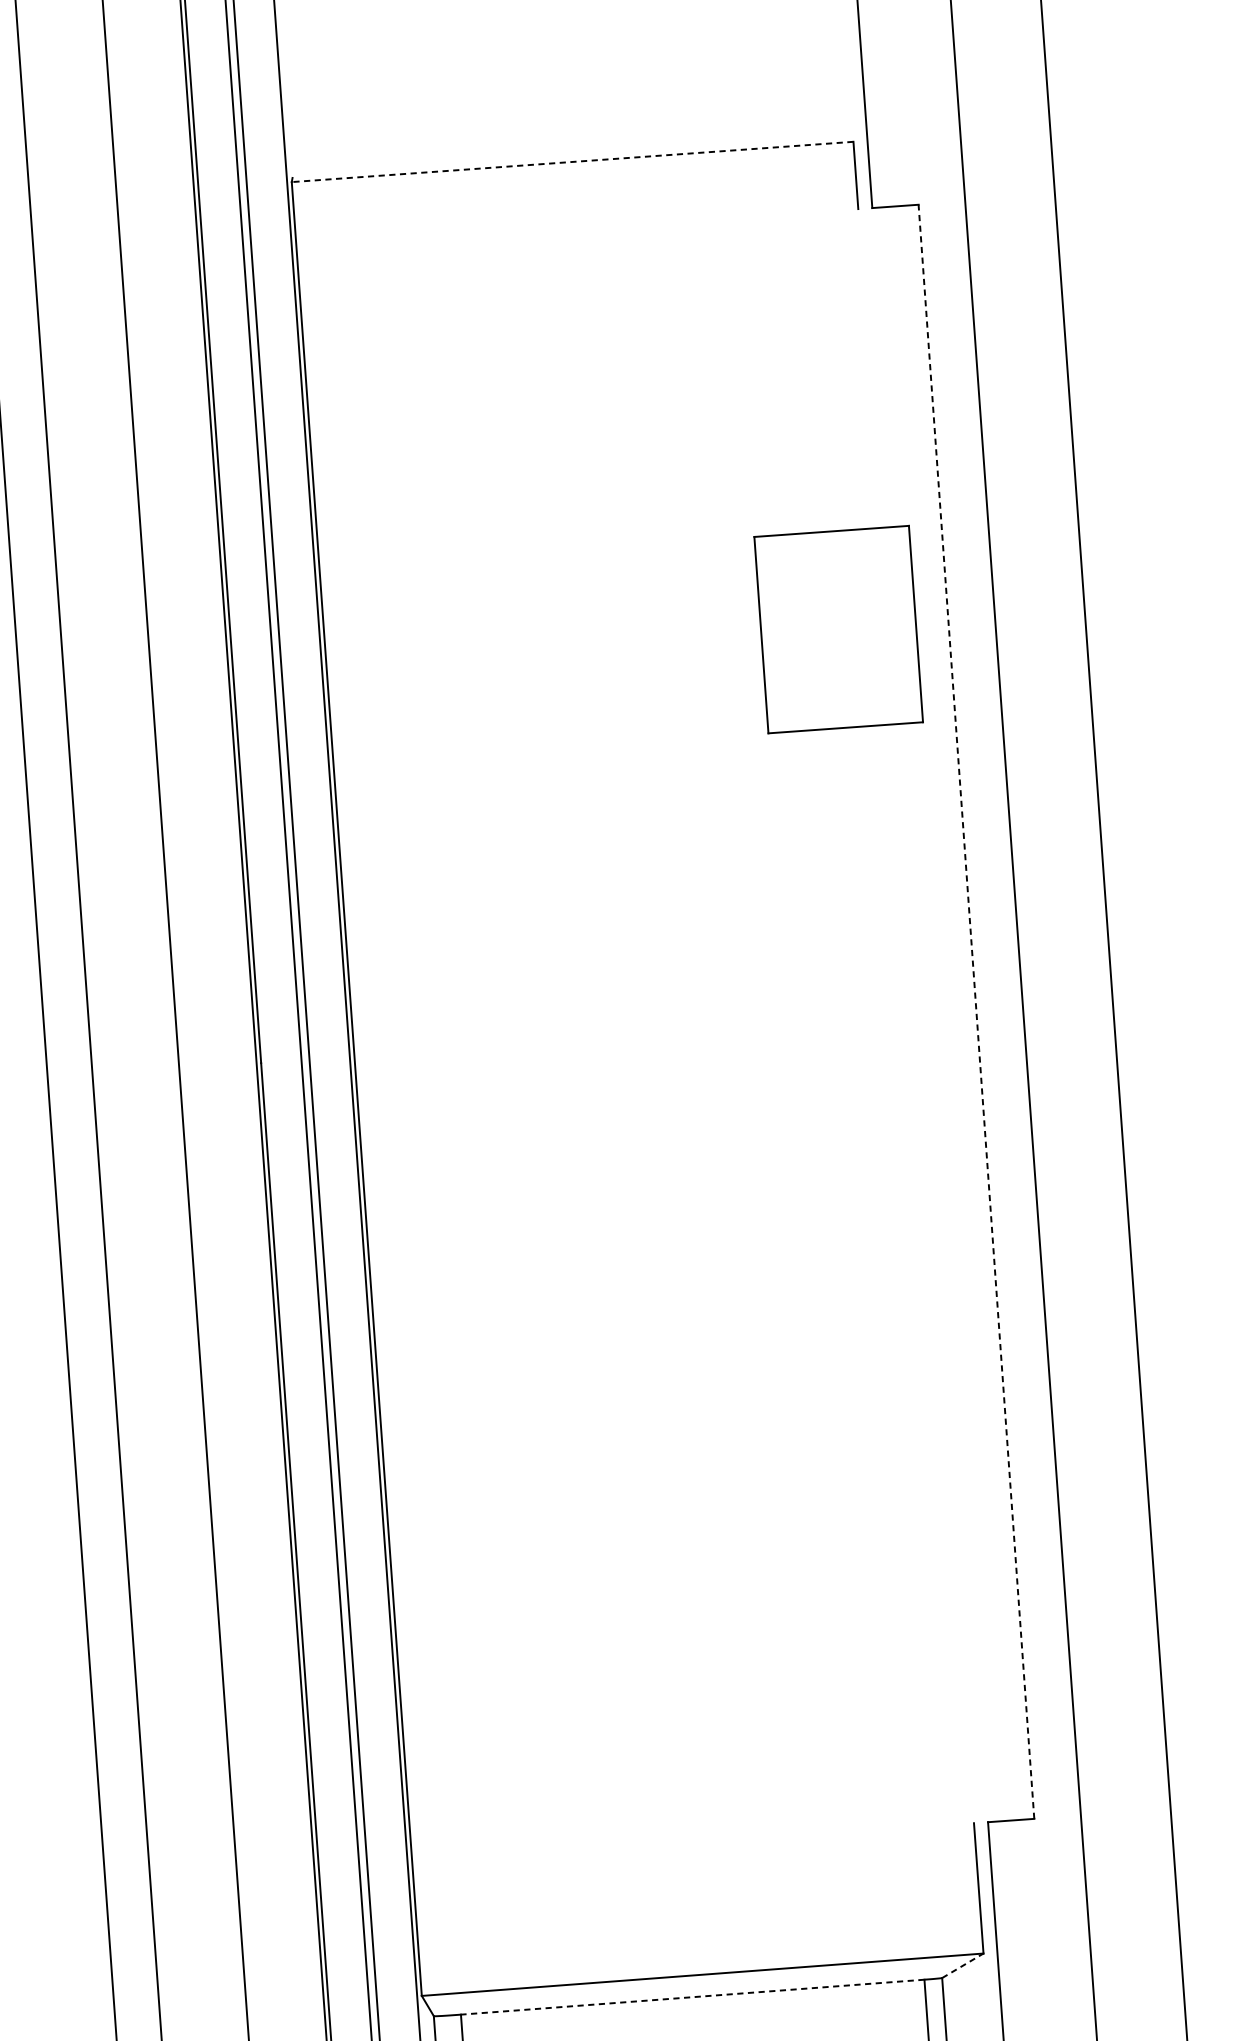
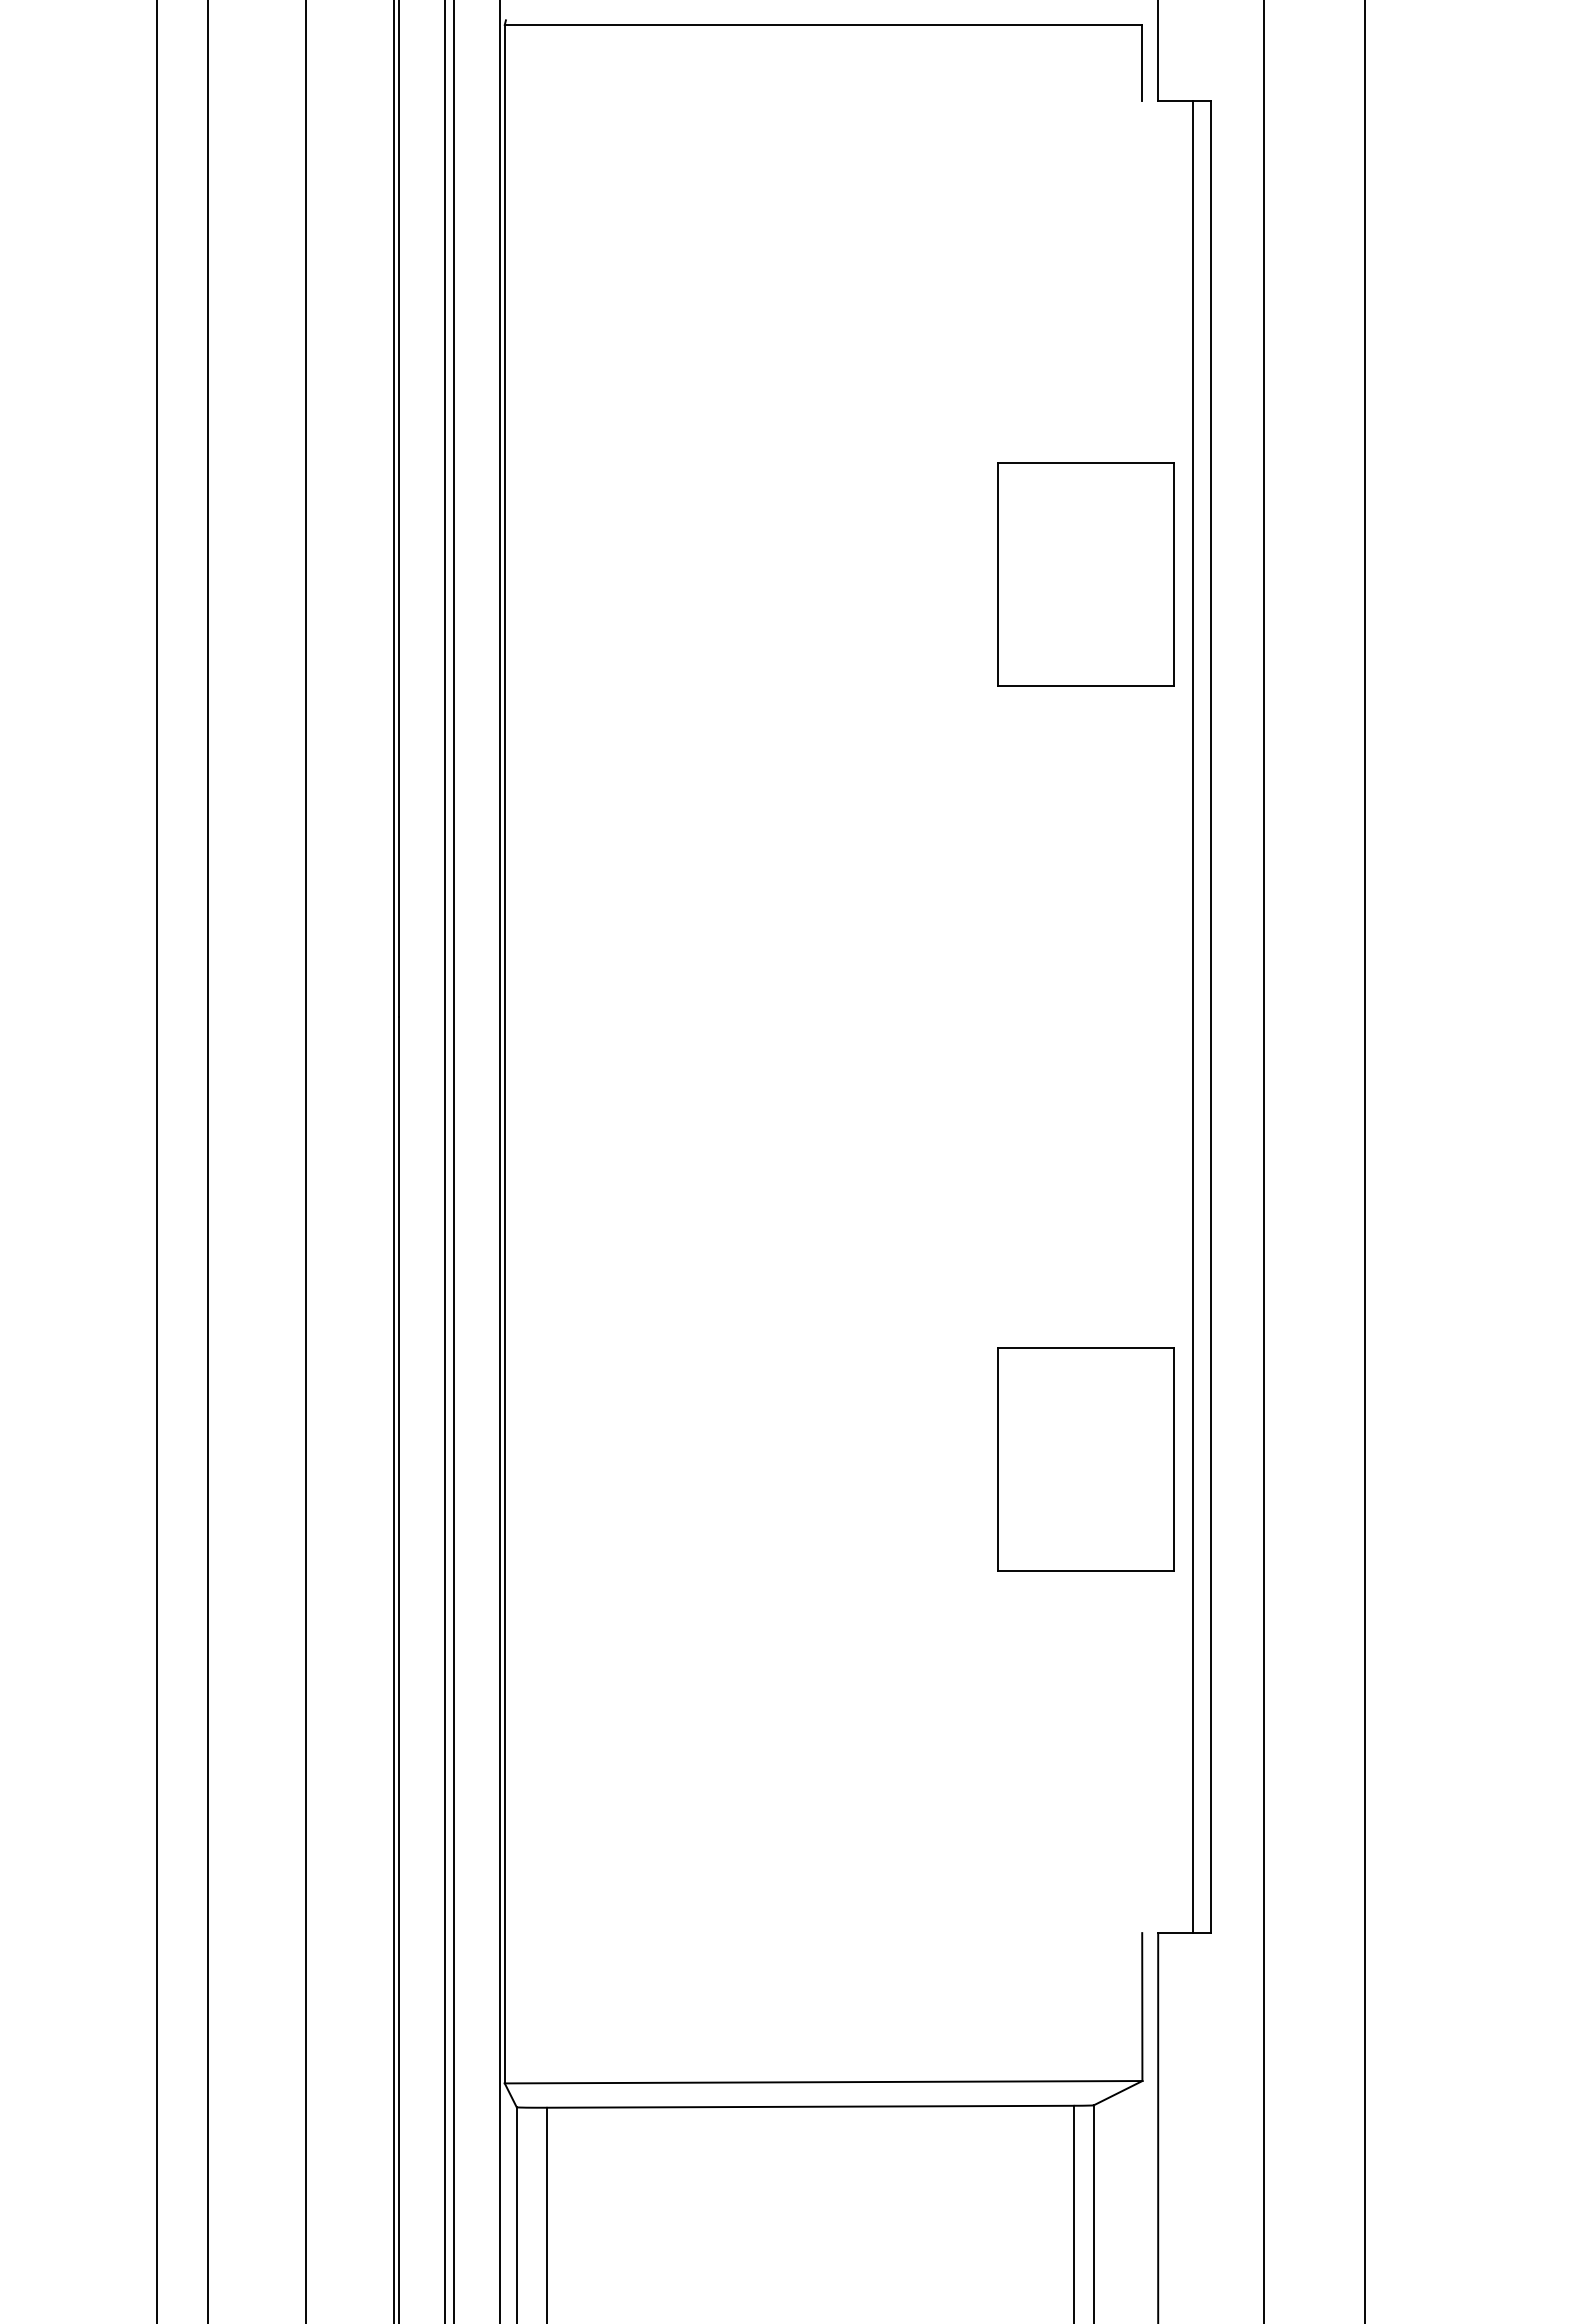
line: (572, 161) -> (823, 24), dashed -> solid
line: (976, 1012) -> (1210, 1017), dashed -> solid
line: (961, 1013) -> (1193, 1017), added
part: (894, 1409) -> (1085, 1459), added
line: (963, 1965) -> (1118, 2092), dashed -> solid
line: (692, 1996) -> (810, 2106), dashed -> solid

